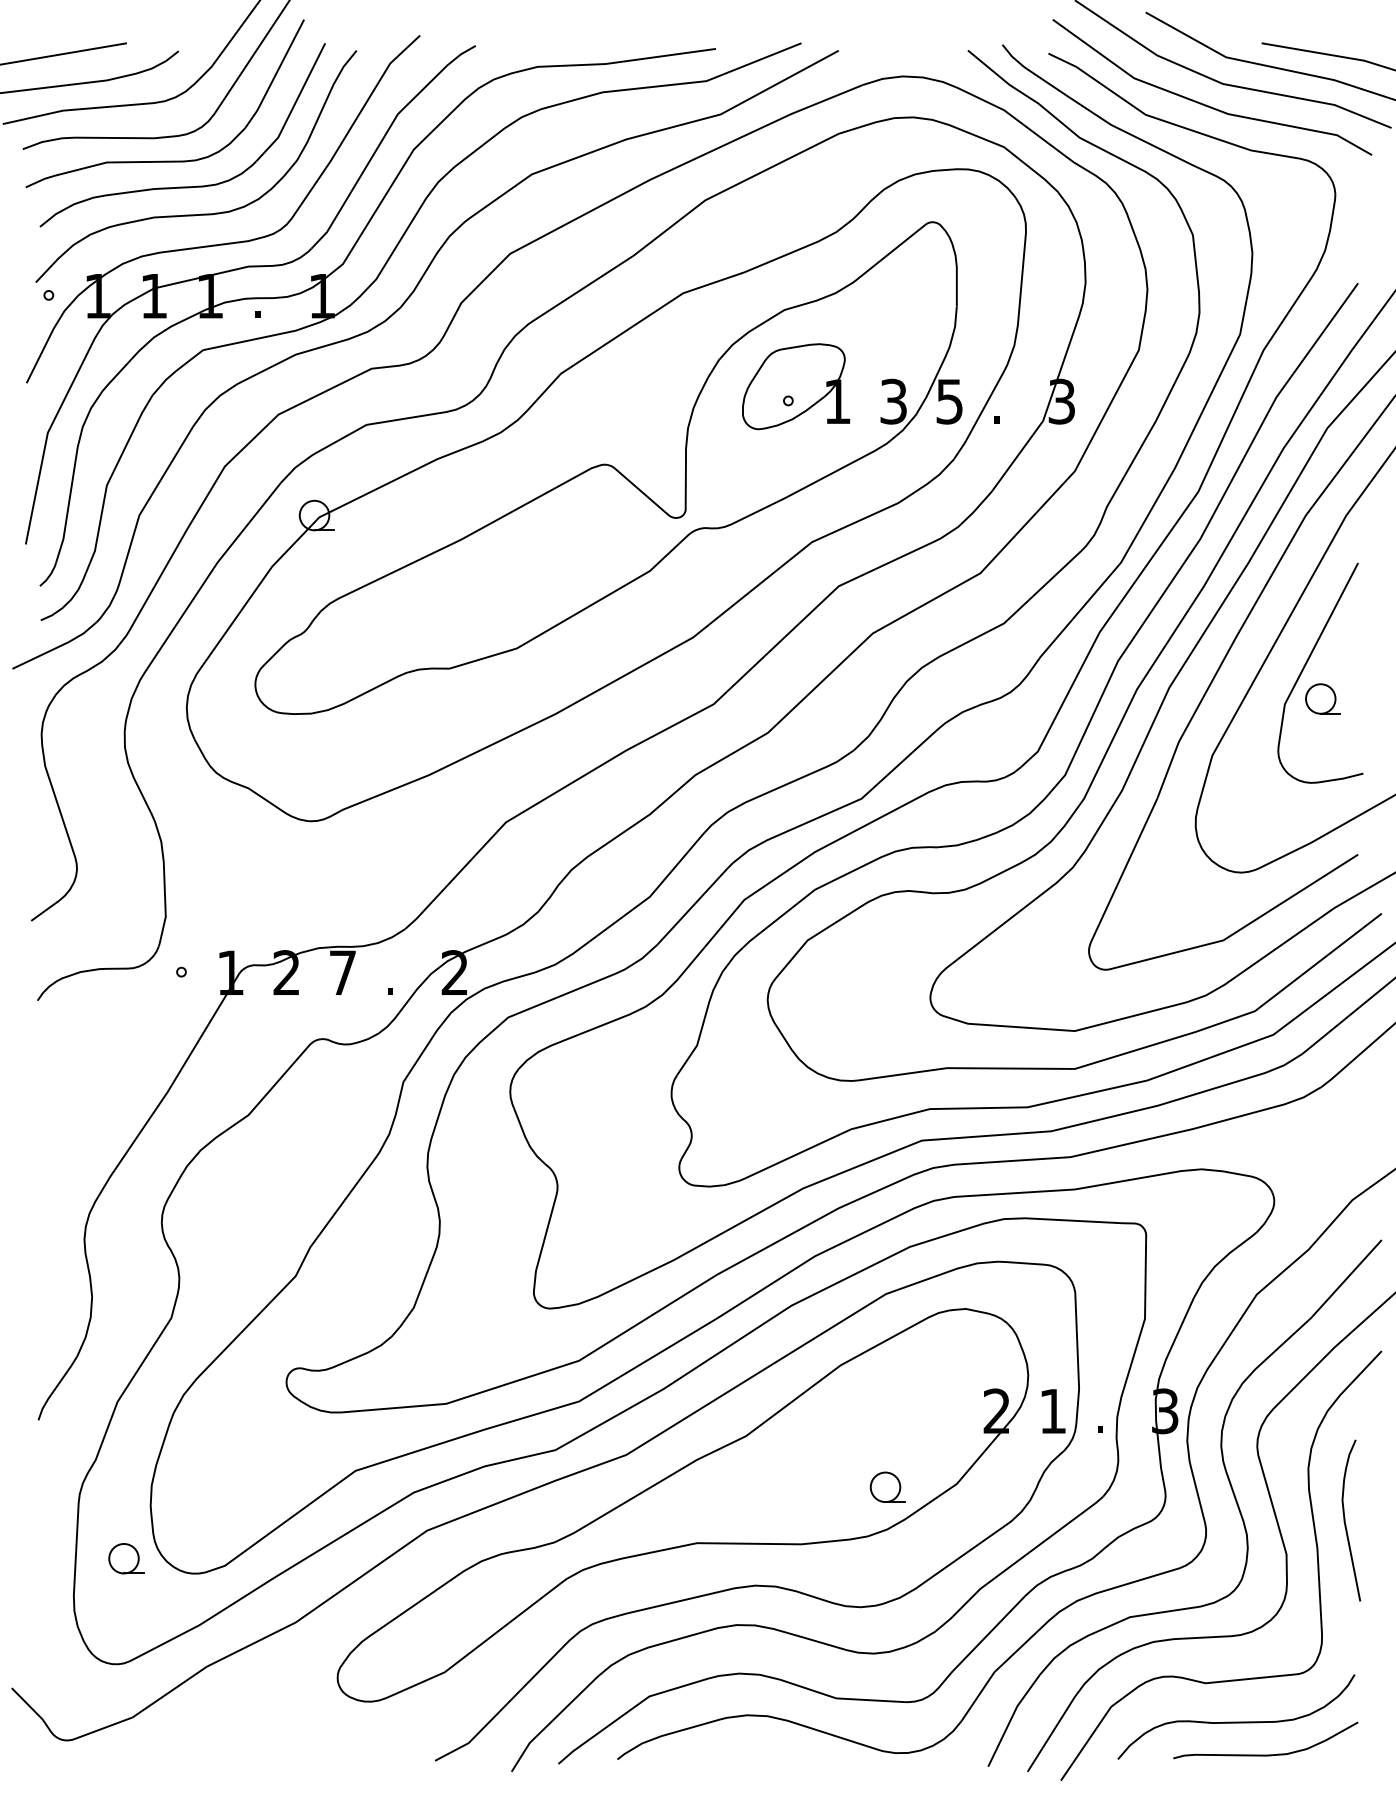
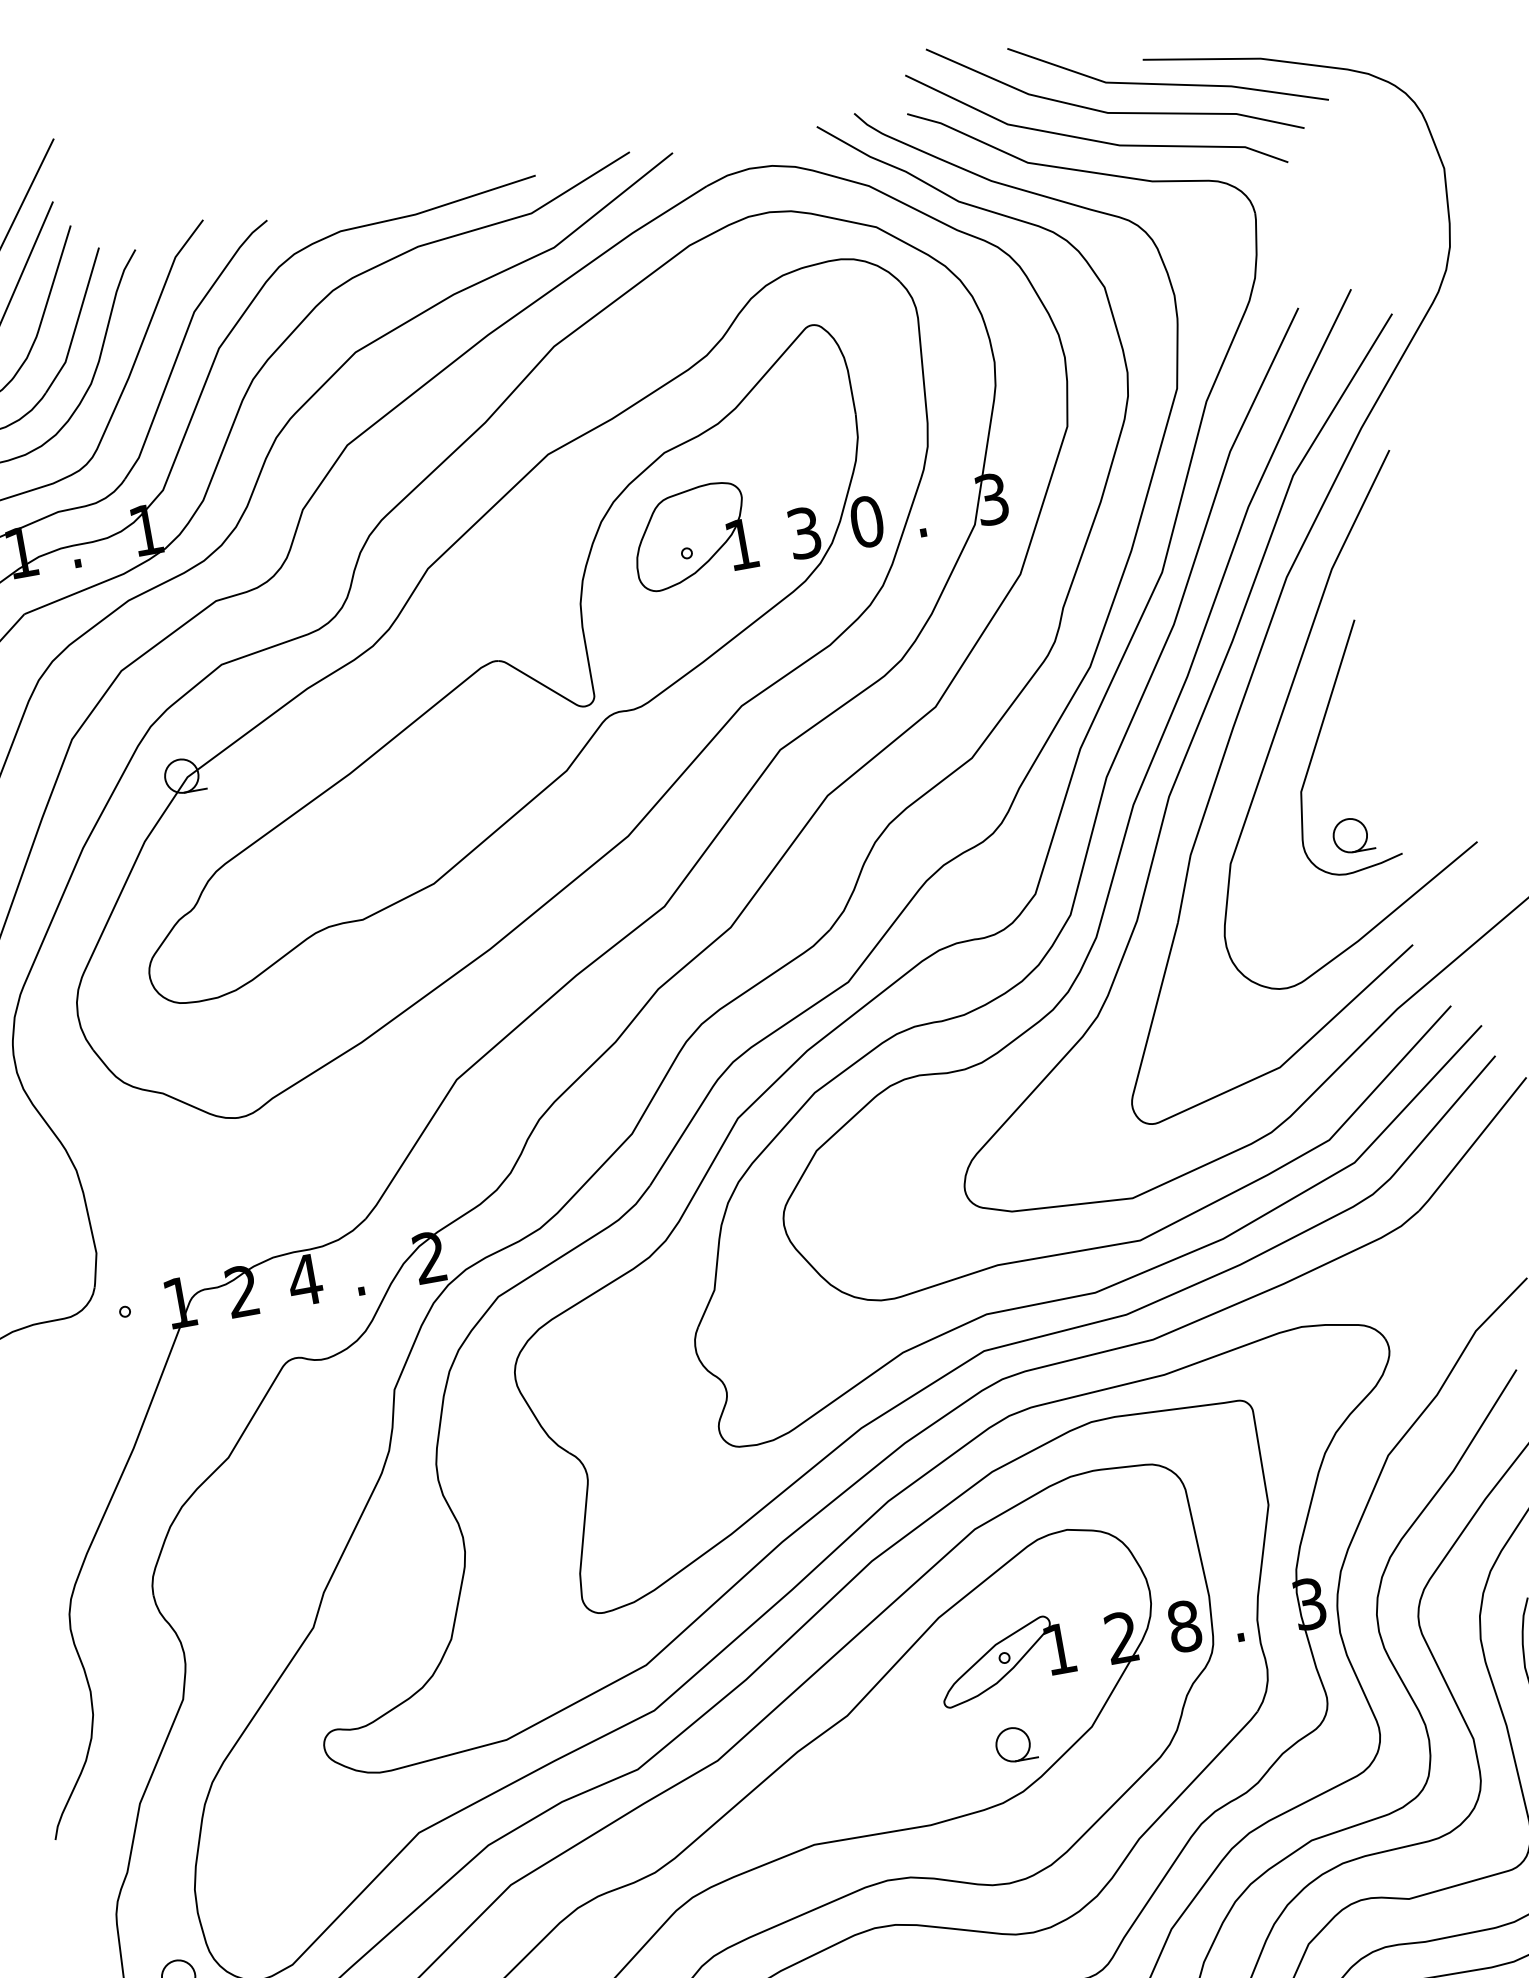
text: (949, 401) -> (866, 521), 5 -> 0
part: (1322, 698) -> (1352, 834), moved
text: (342, 972) -> (304, 1279), 7 -> 4
text: (1052, 1411) -> (1184, 1626), 1 -> 8
part: (892, 1412) -> (1005, 1660), added

